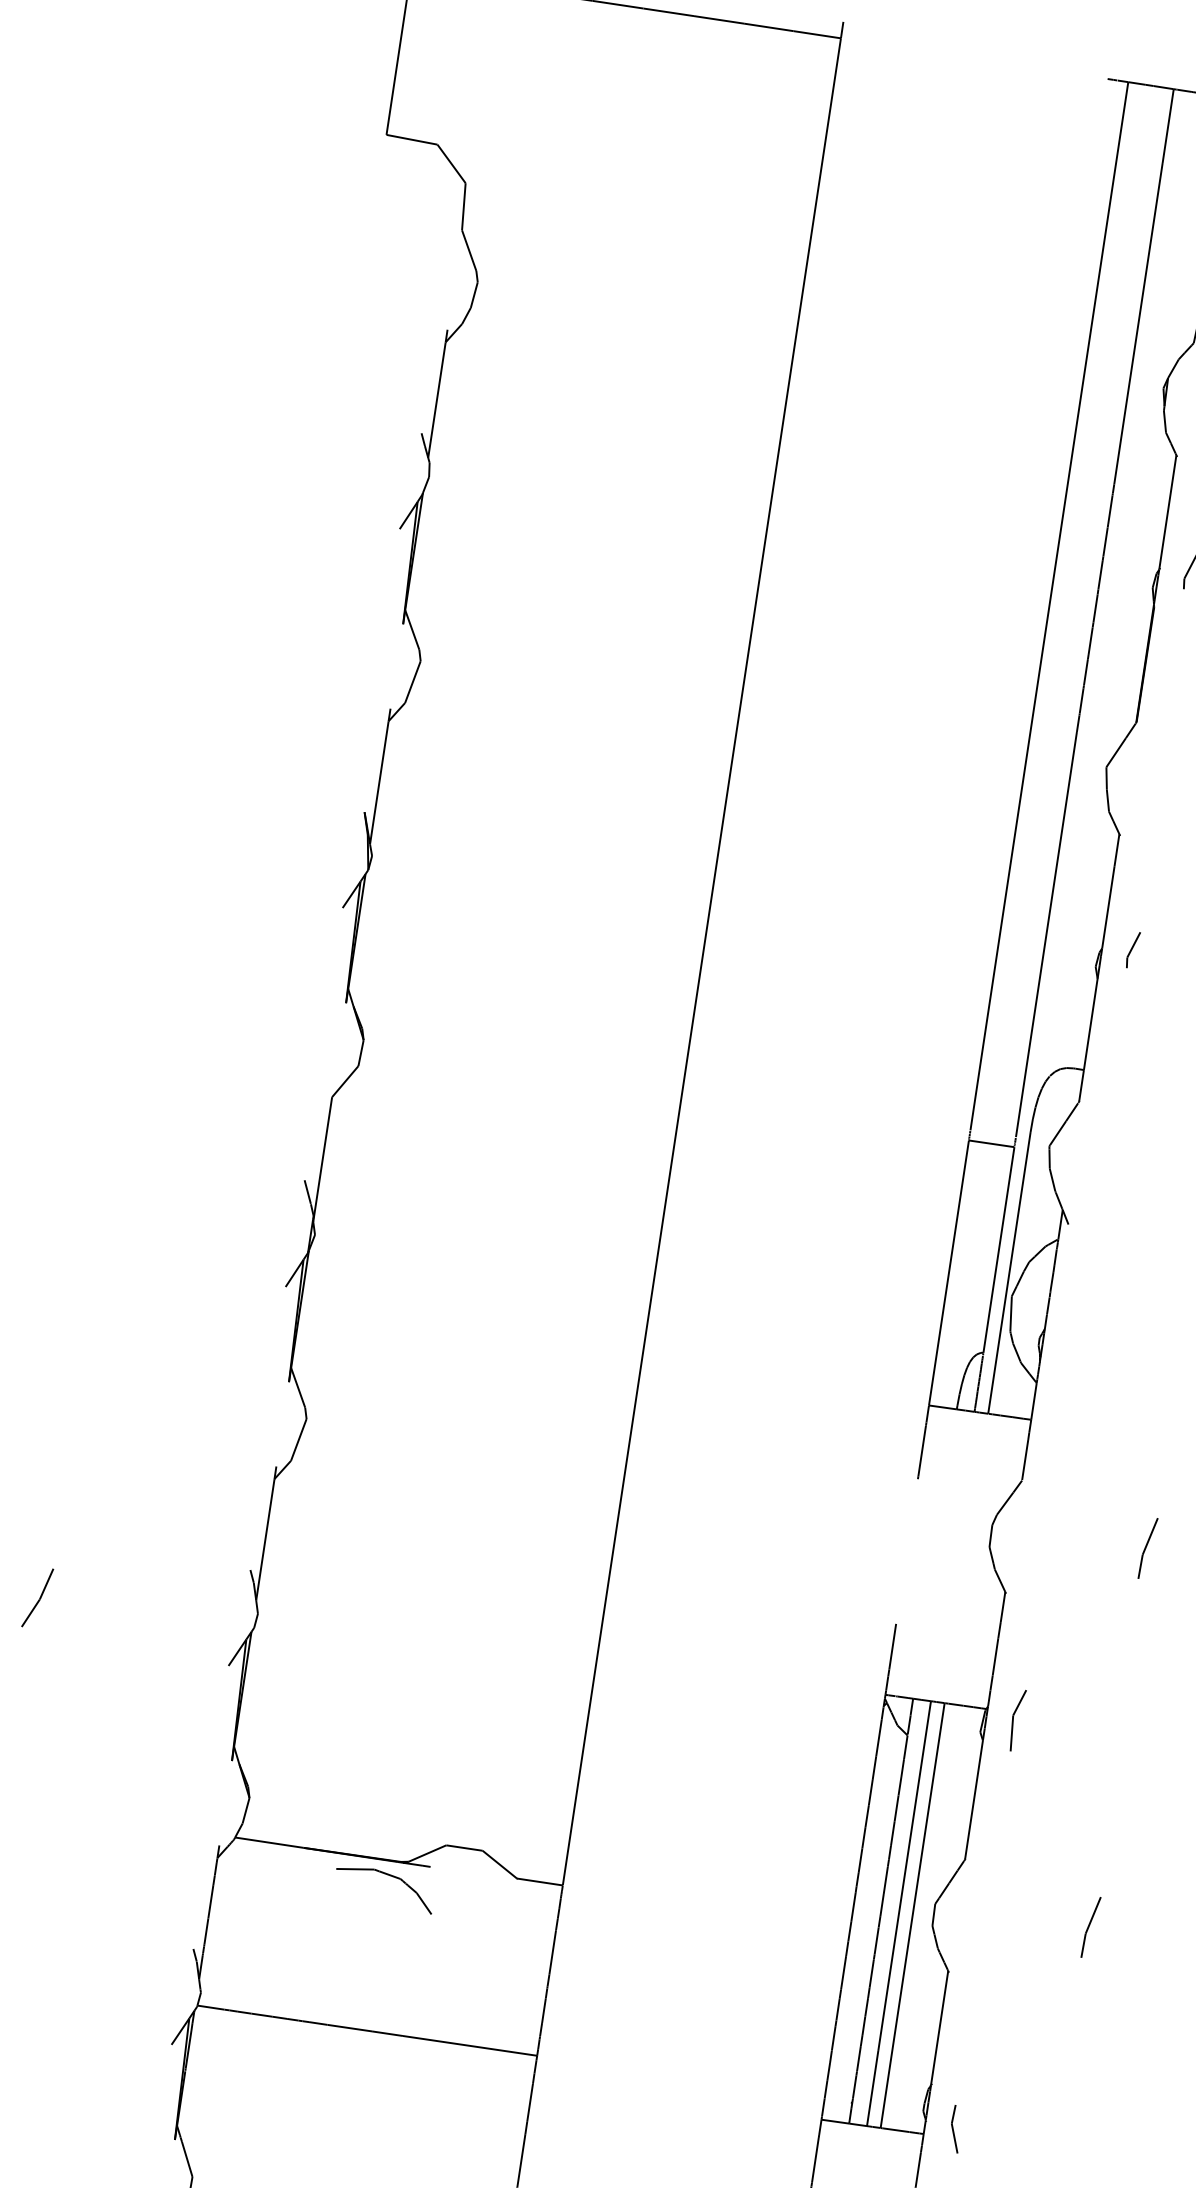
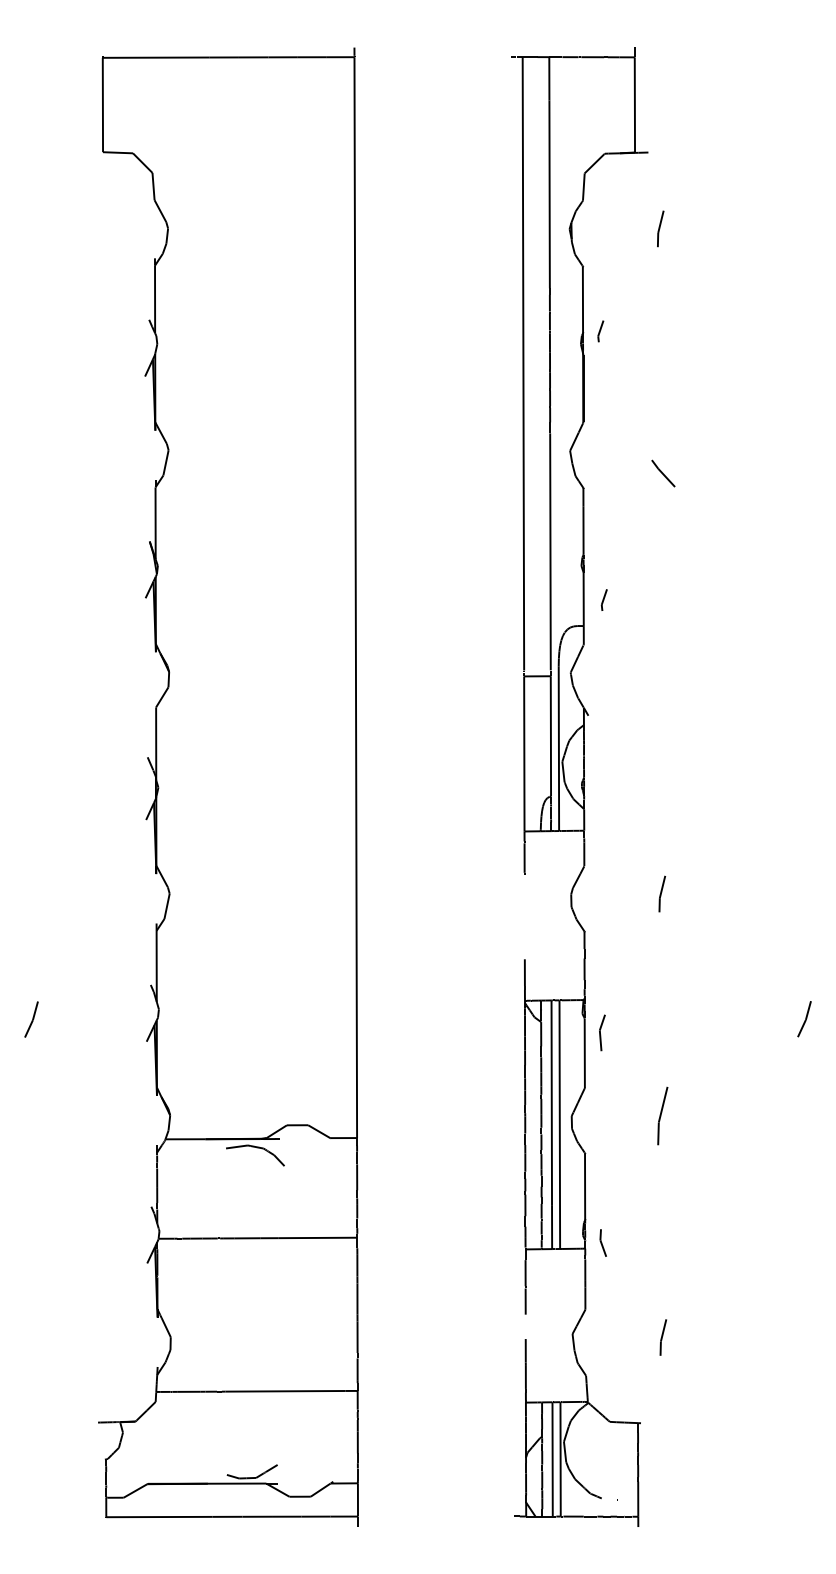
part: (1131, 948) -> (603, 599), moved
part: (1017, 1719) -> (602, 1032), moved
part: (1090, 1926) -> (662, 1115), size x1.6

